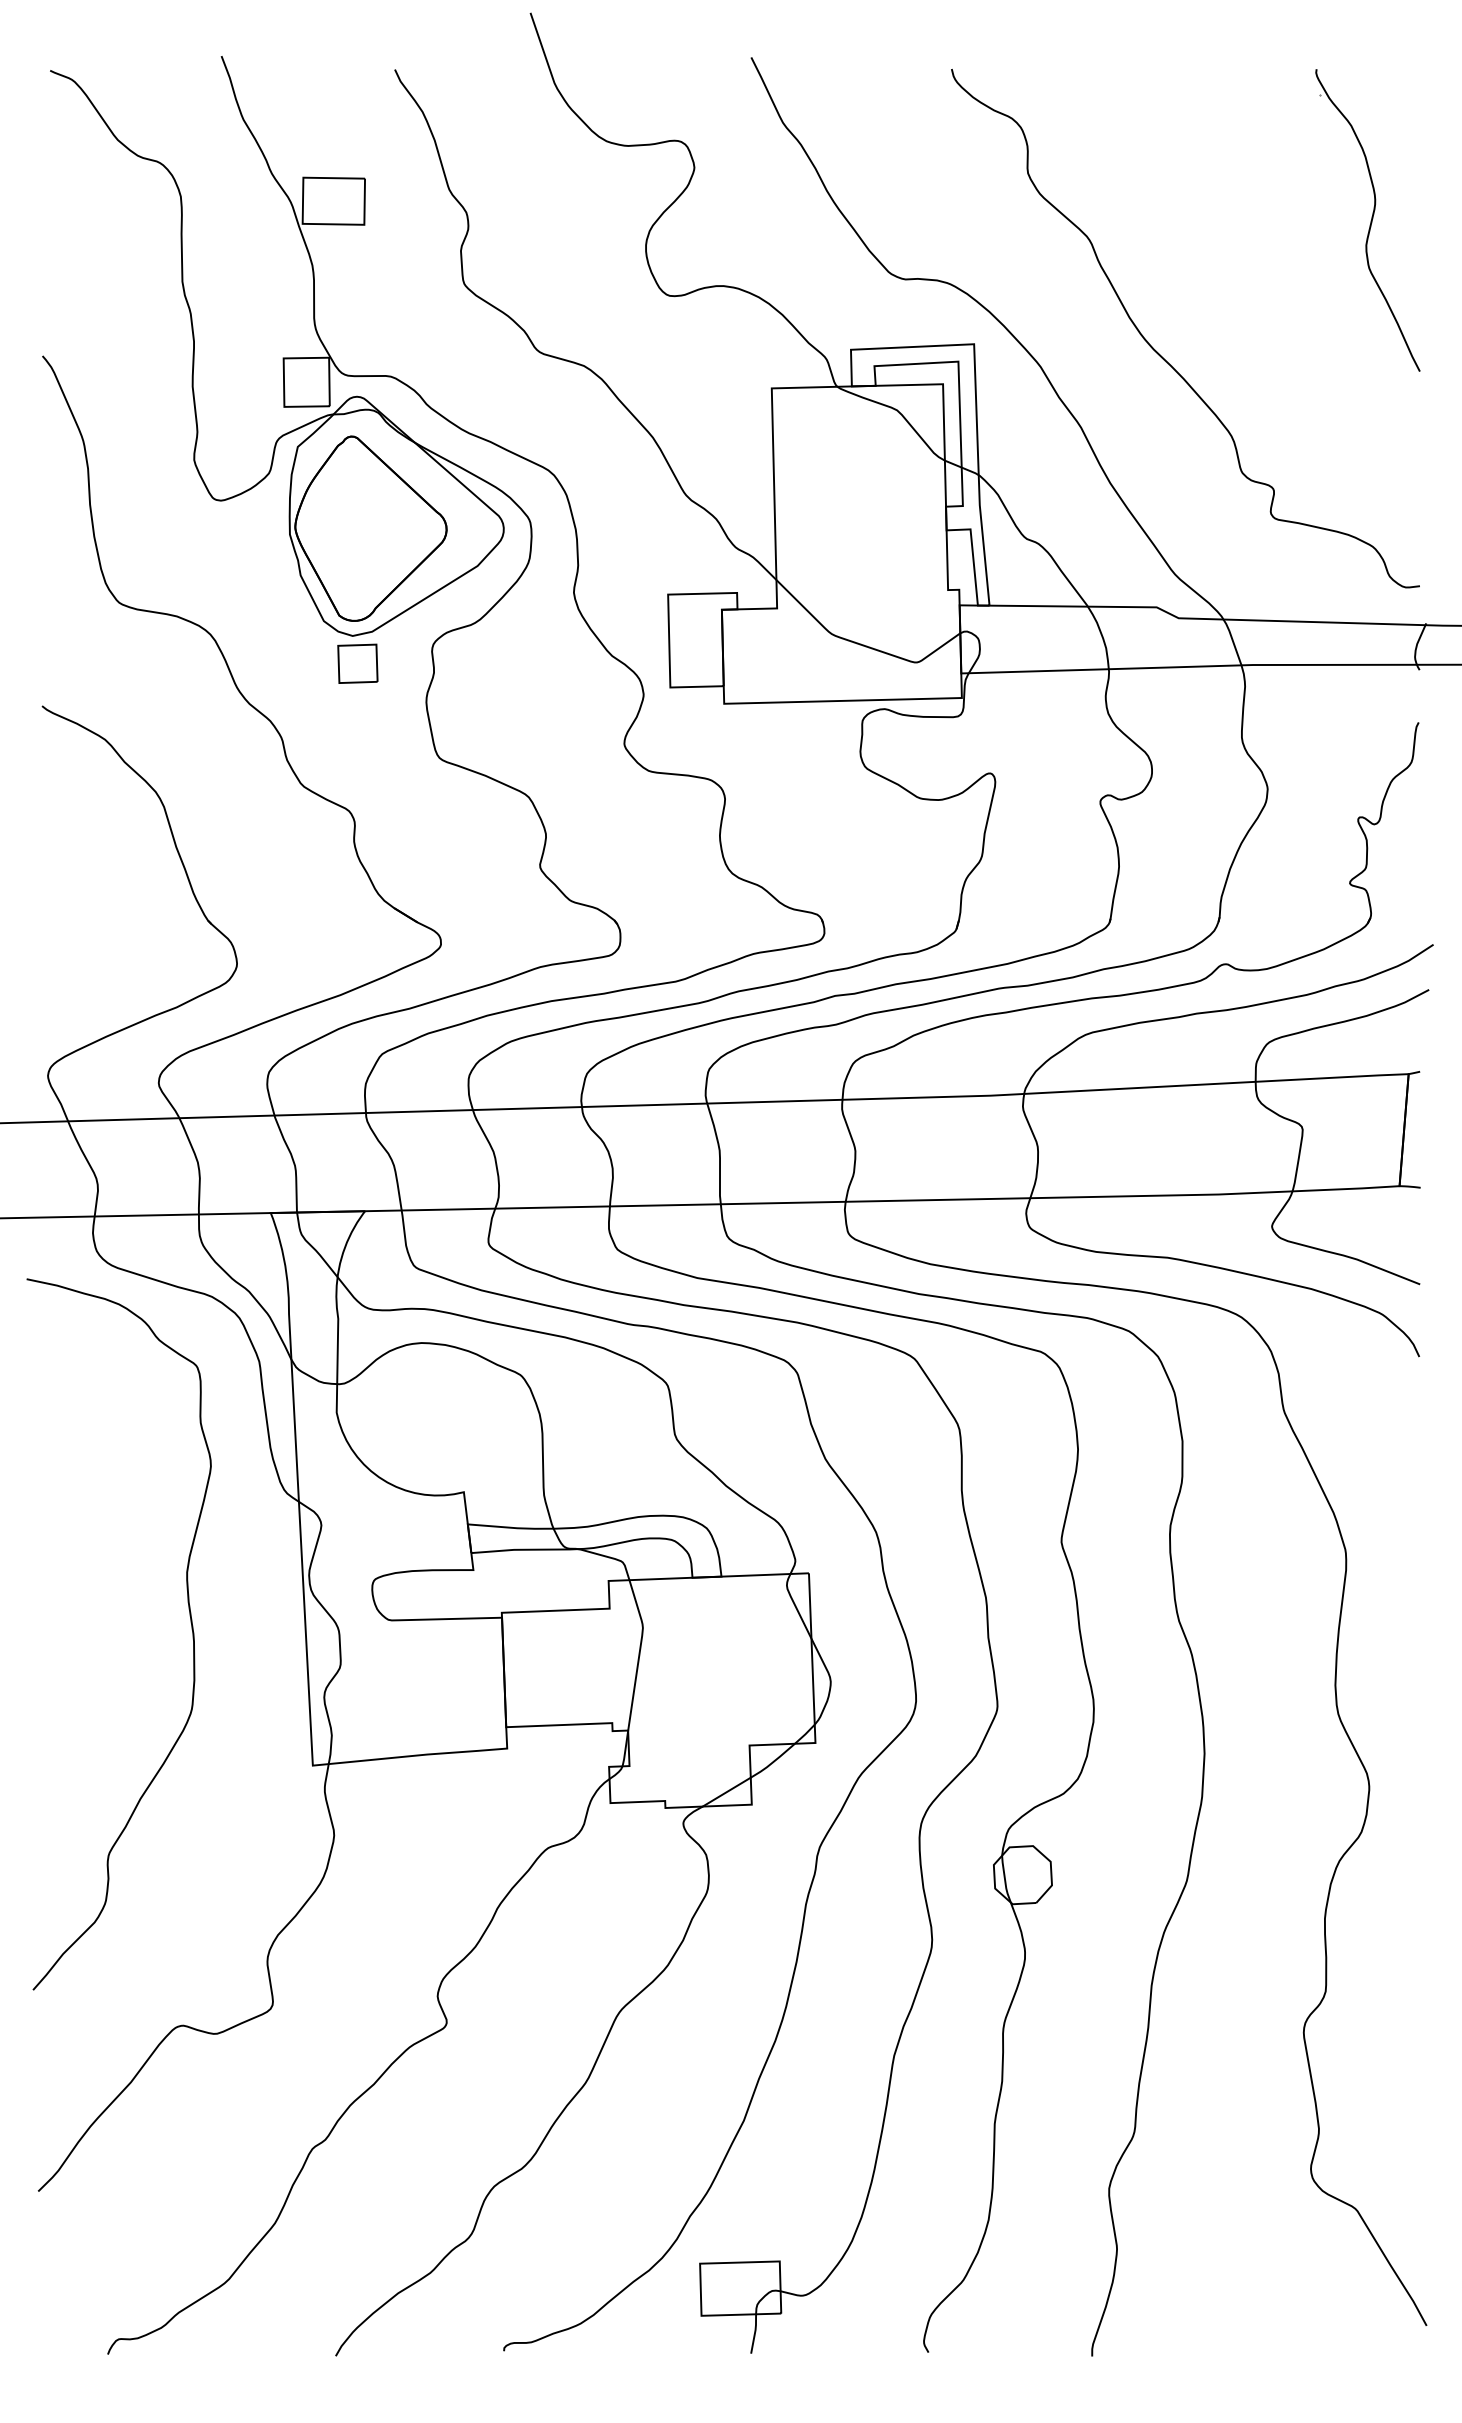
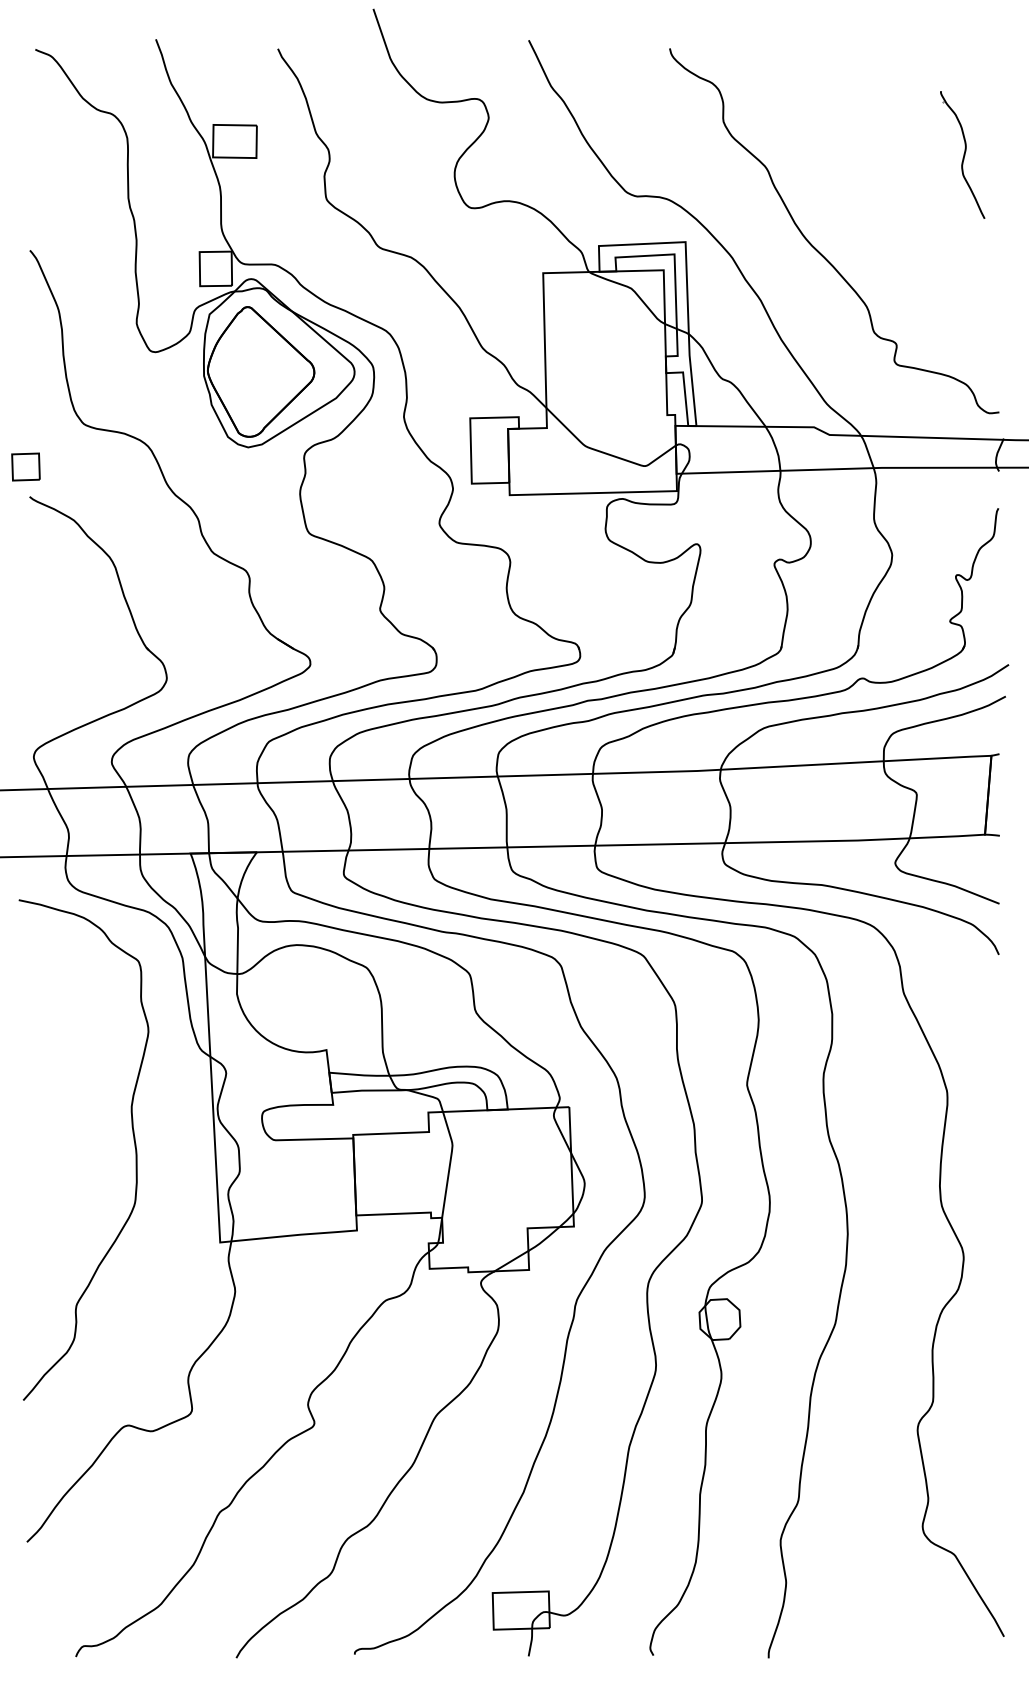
part: (1367, 220) -> (962, 155), size x0.6
part: (357, 663) -> (25, 466), moved

